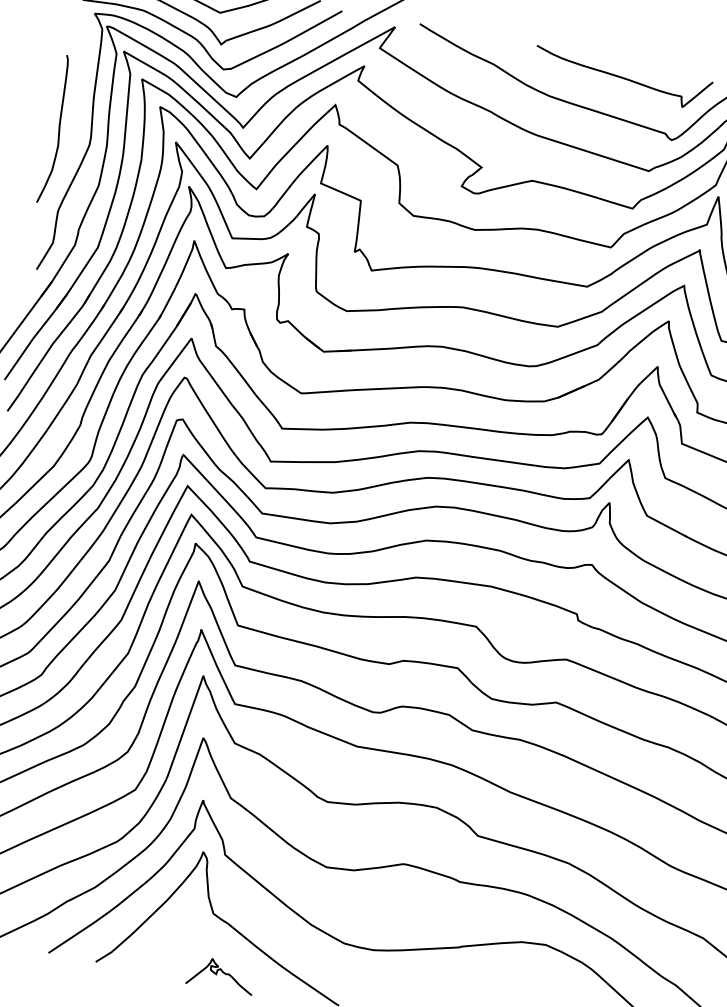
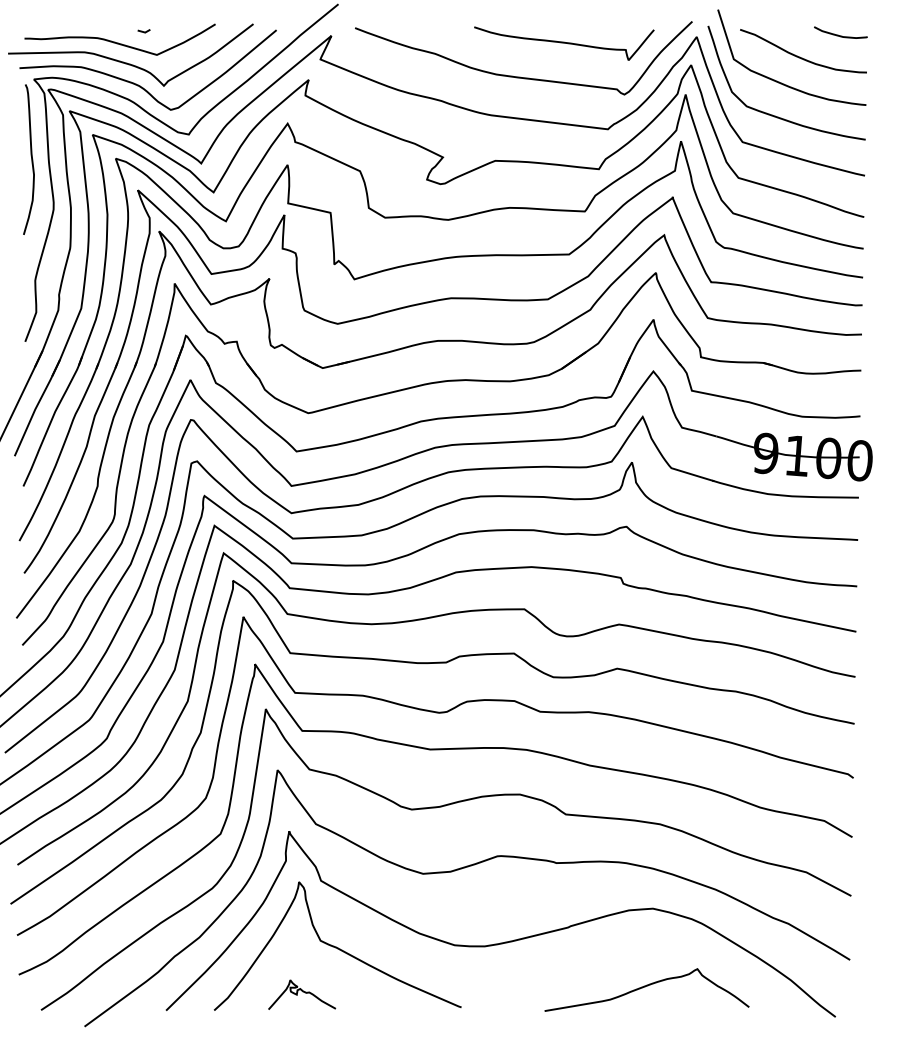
curve: (58, 129) -> (31, 159), moved
curve: (222, 973) -> (302, 992), moved

